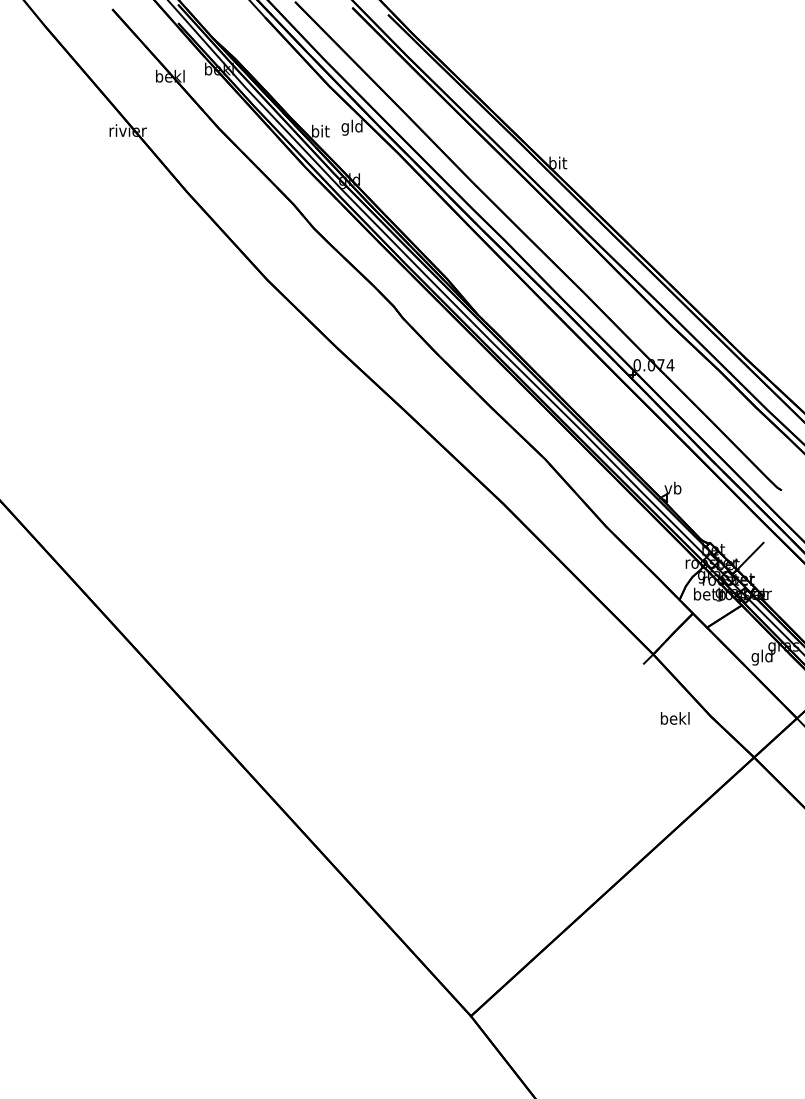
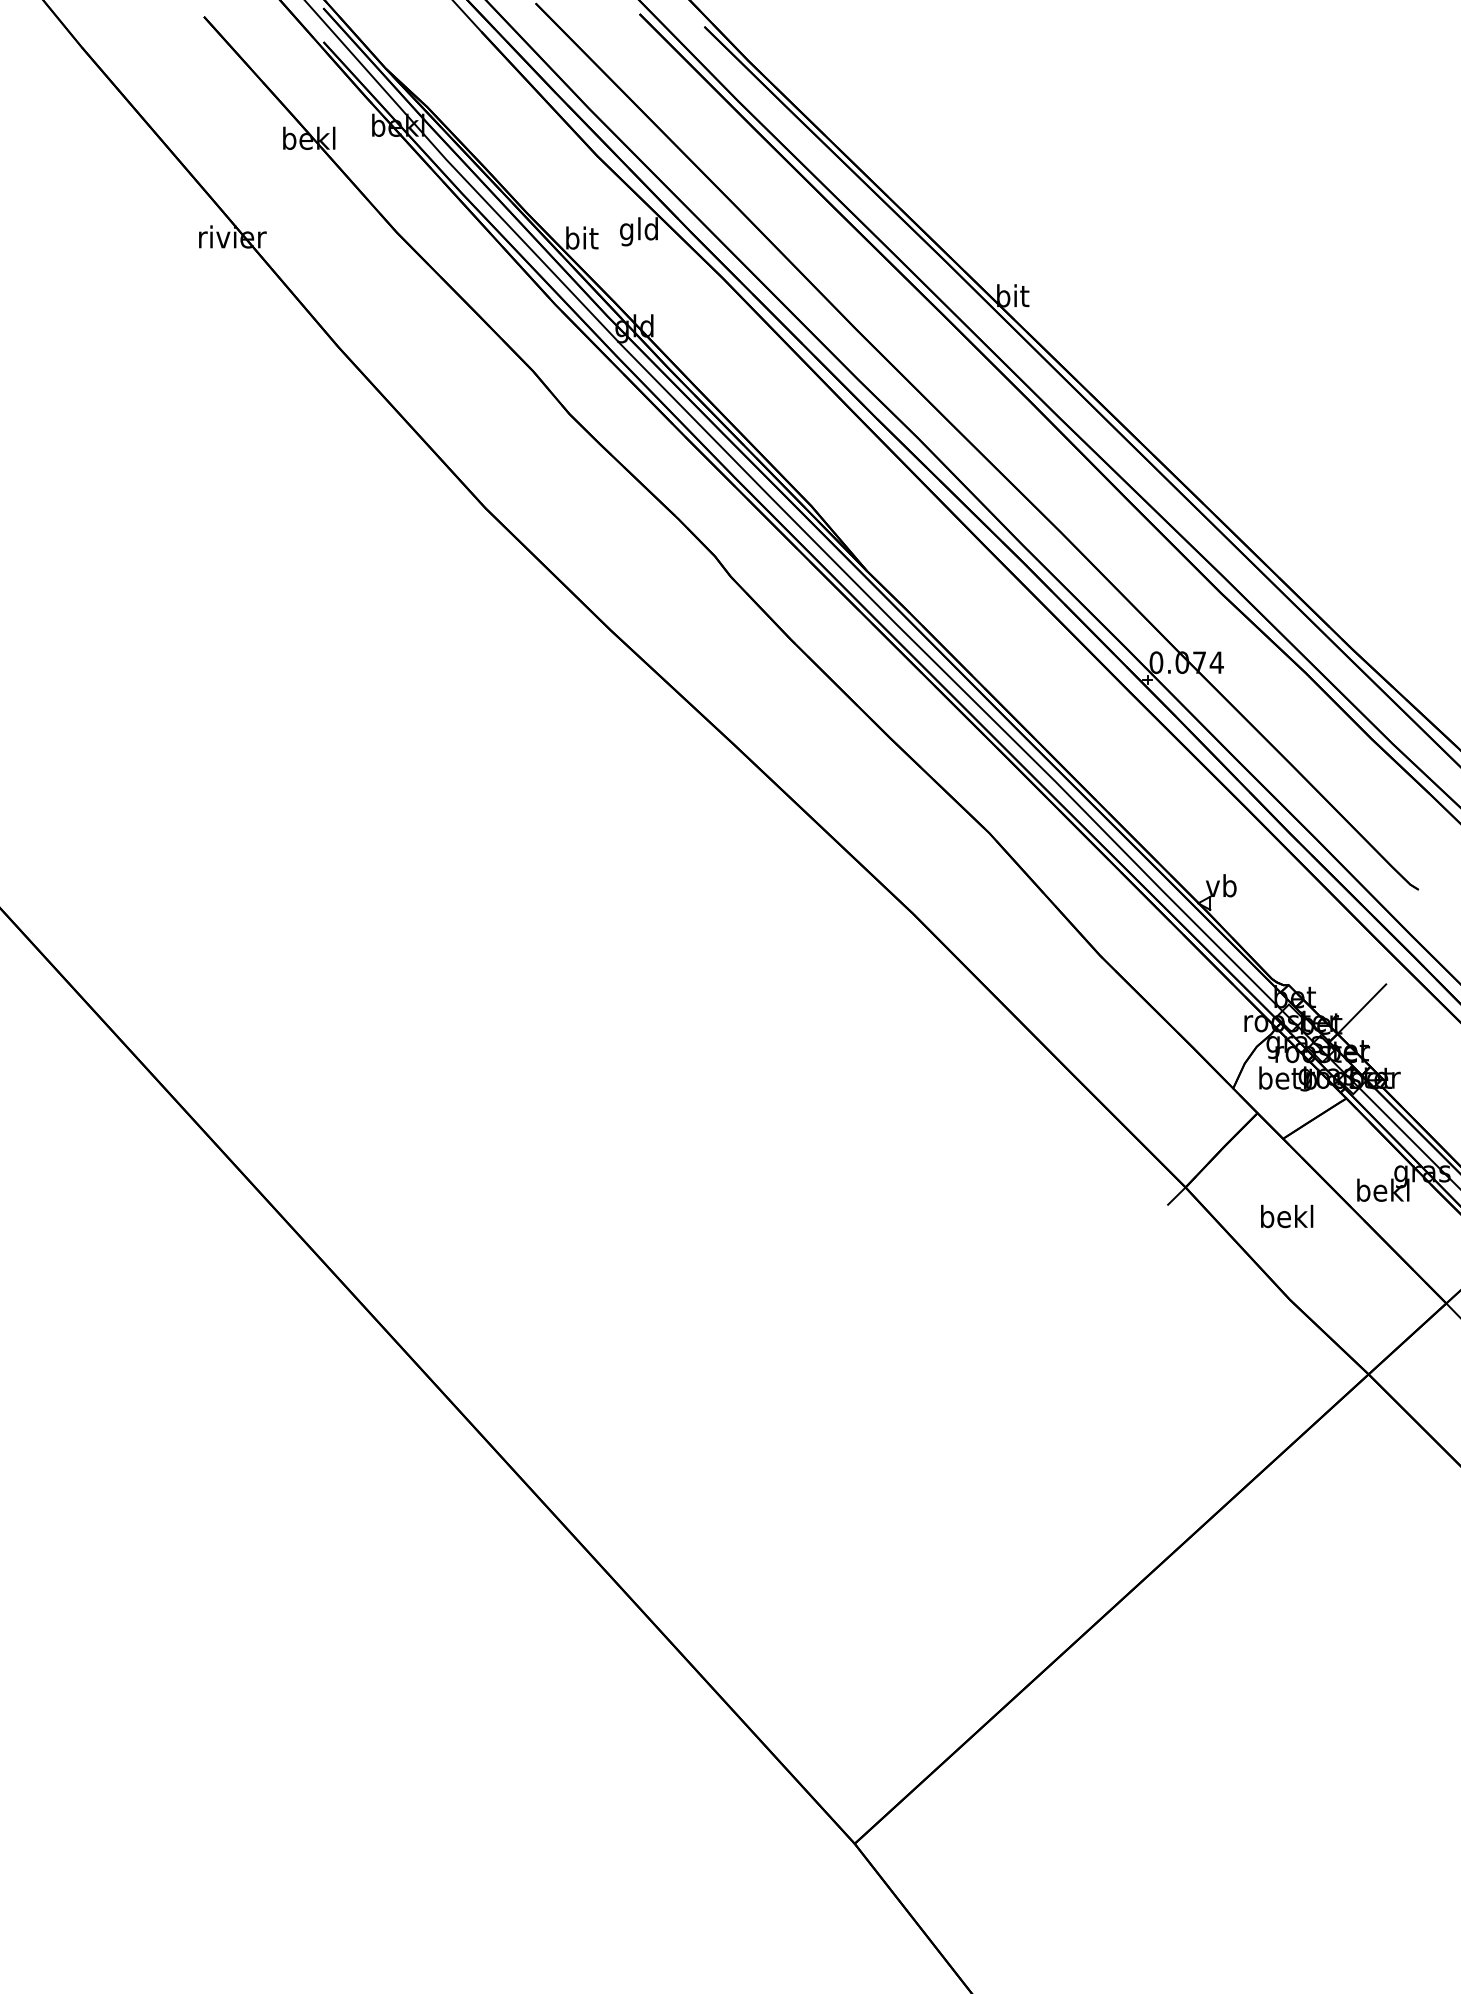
text: (761, 657) -> (1381, 1192), gld -> bekl
text: (675, 718) -> (1287, 1216), moved

